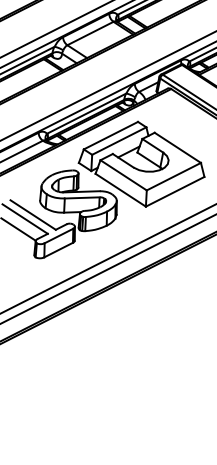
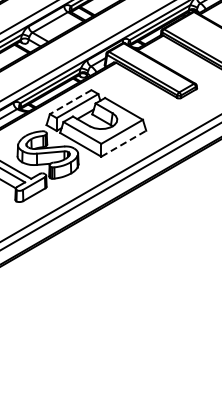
line: (110, 136) -> (70, 102), solid -> dashed
line: (174, 191) -> (123, 143), solid -> dashed

